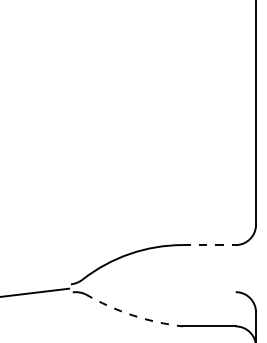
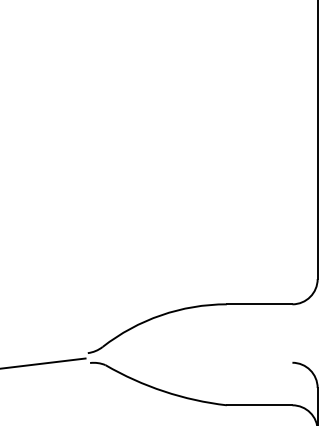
line: (209, 245) -> (259, 304), dashed -> solid
arc: (132, 315) -> (164, 391), dashed -> solid

